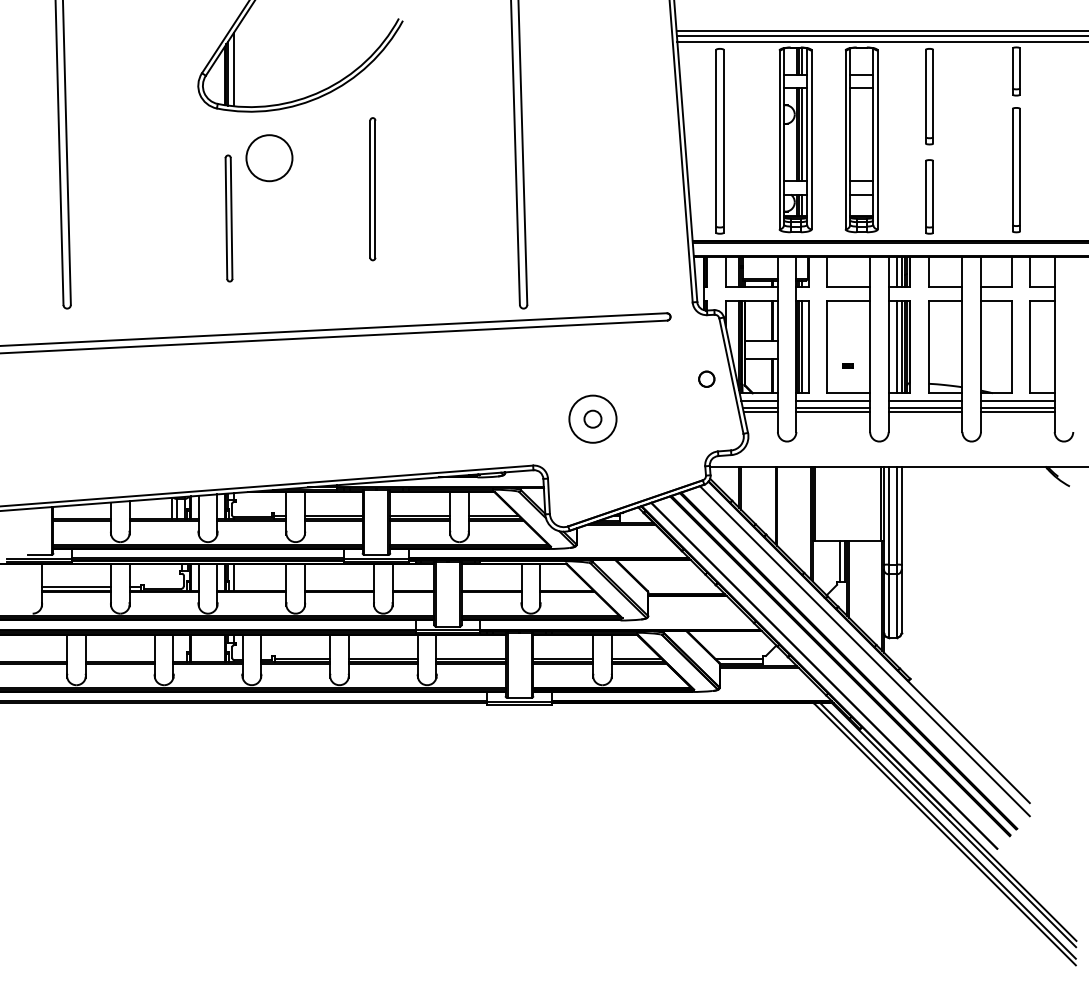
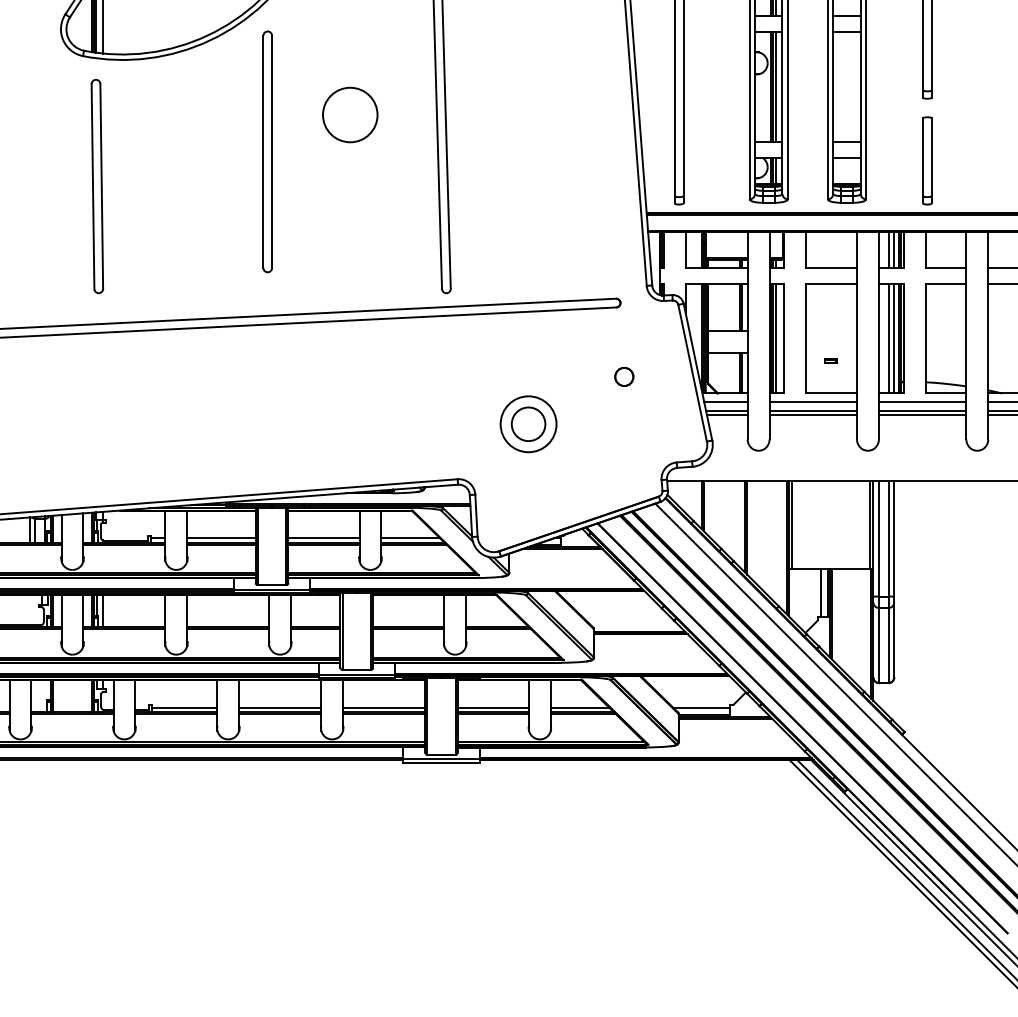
circle: (269, 158) -> (350, 115), moved
part: (372, 188) -> (267, 150), size x1.43
part: (228, 218) -> (96, 186), size x1.43
circle: (706, 378) -> (623, 376), moved
circle: (592, 419) -> (528, 424), size x1.67

